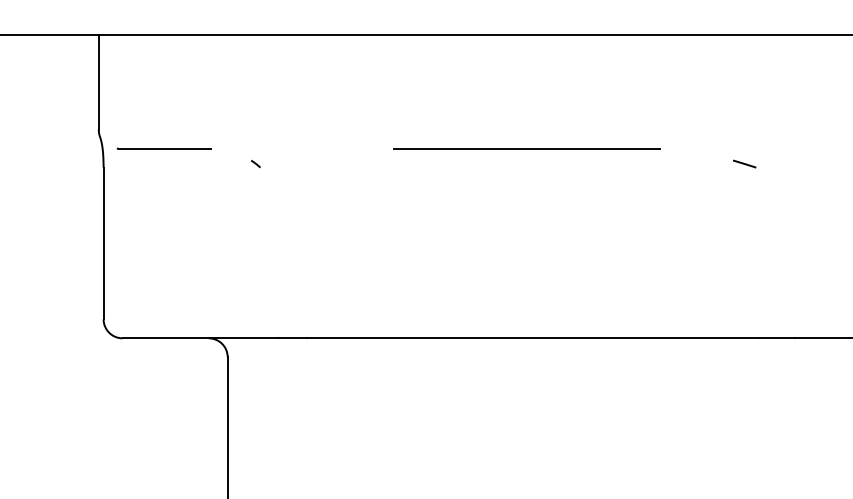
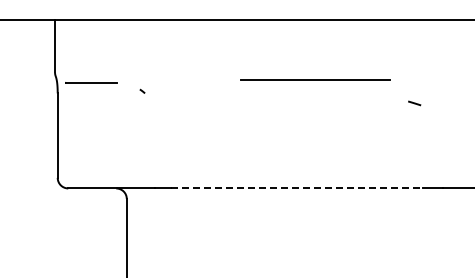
line: (527, 148) -> (315, 79), moved
line: (744, 164) -> (414, 103), moved
line: (534, 338) -> (297, 188), solid -> dashed

